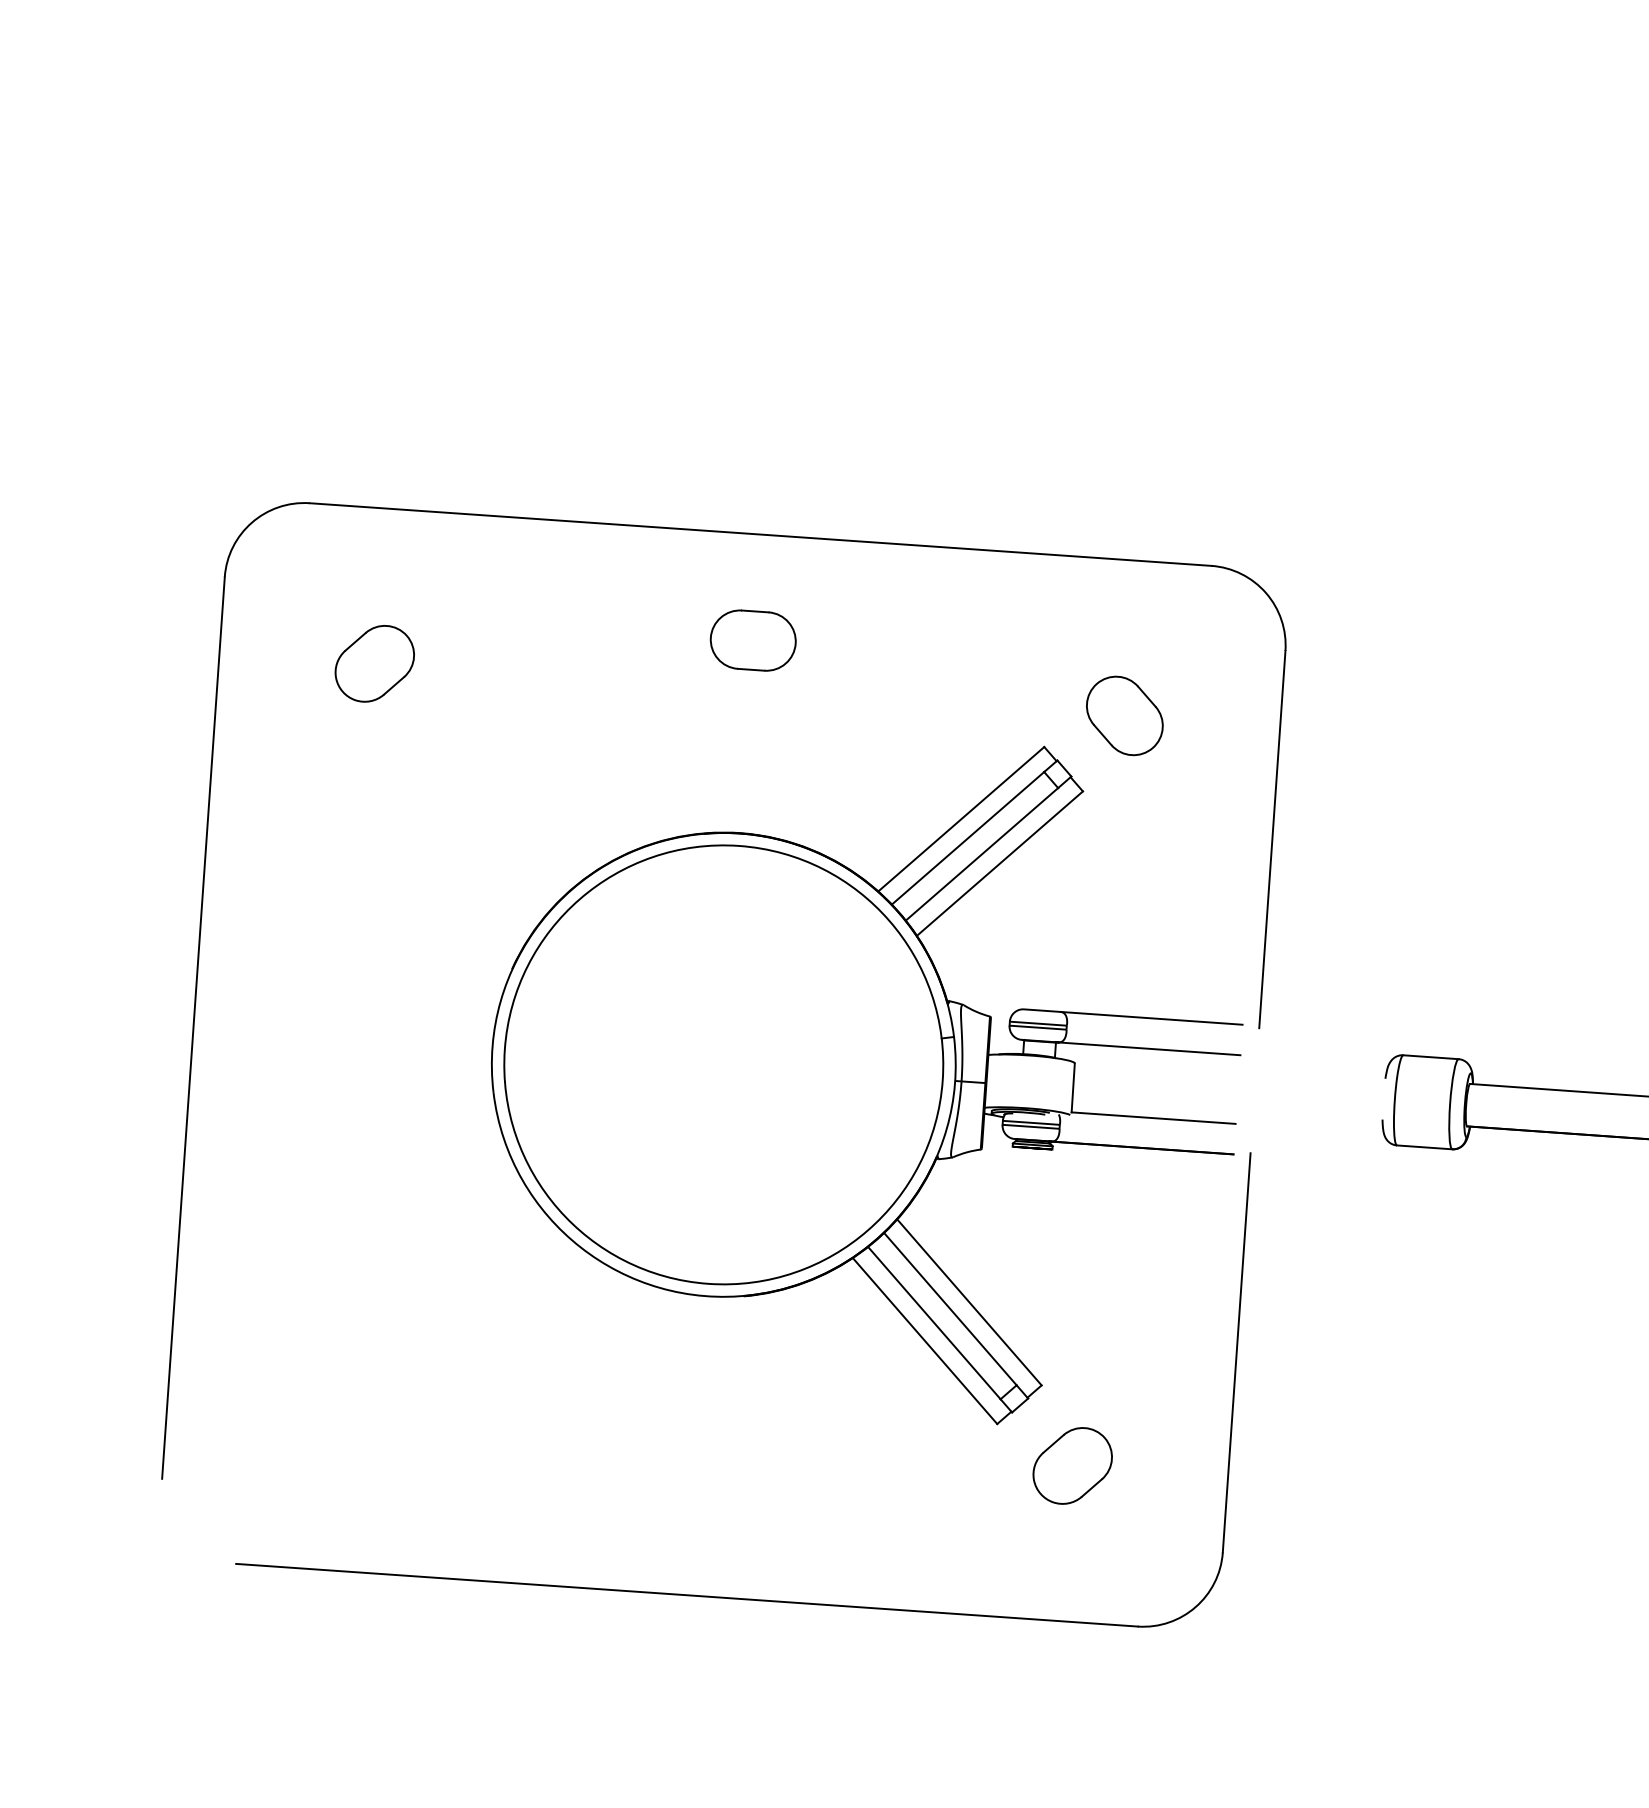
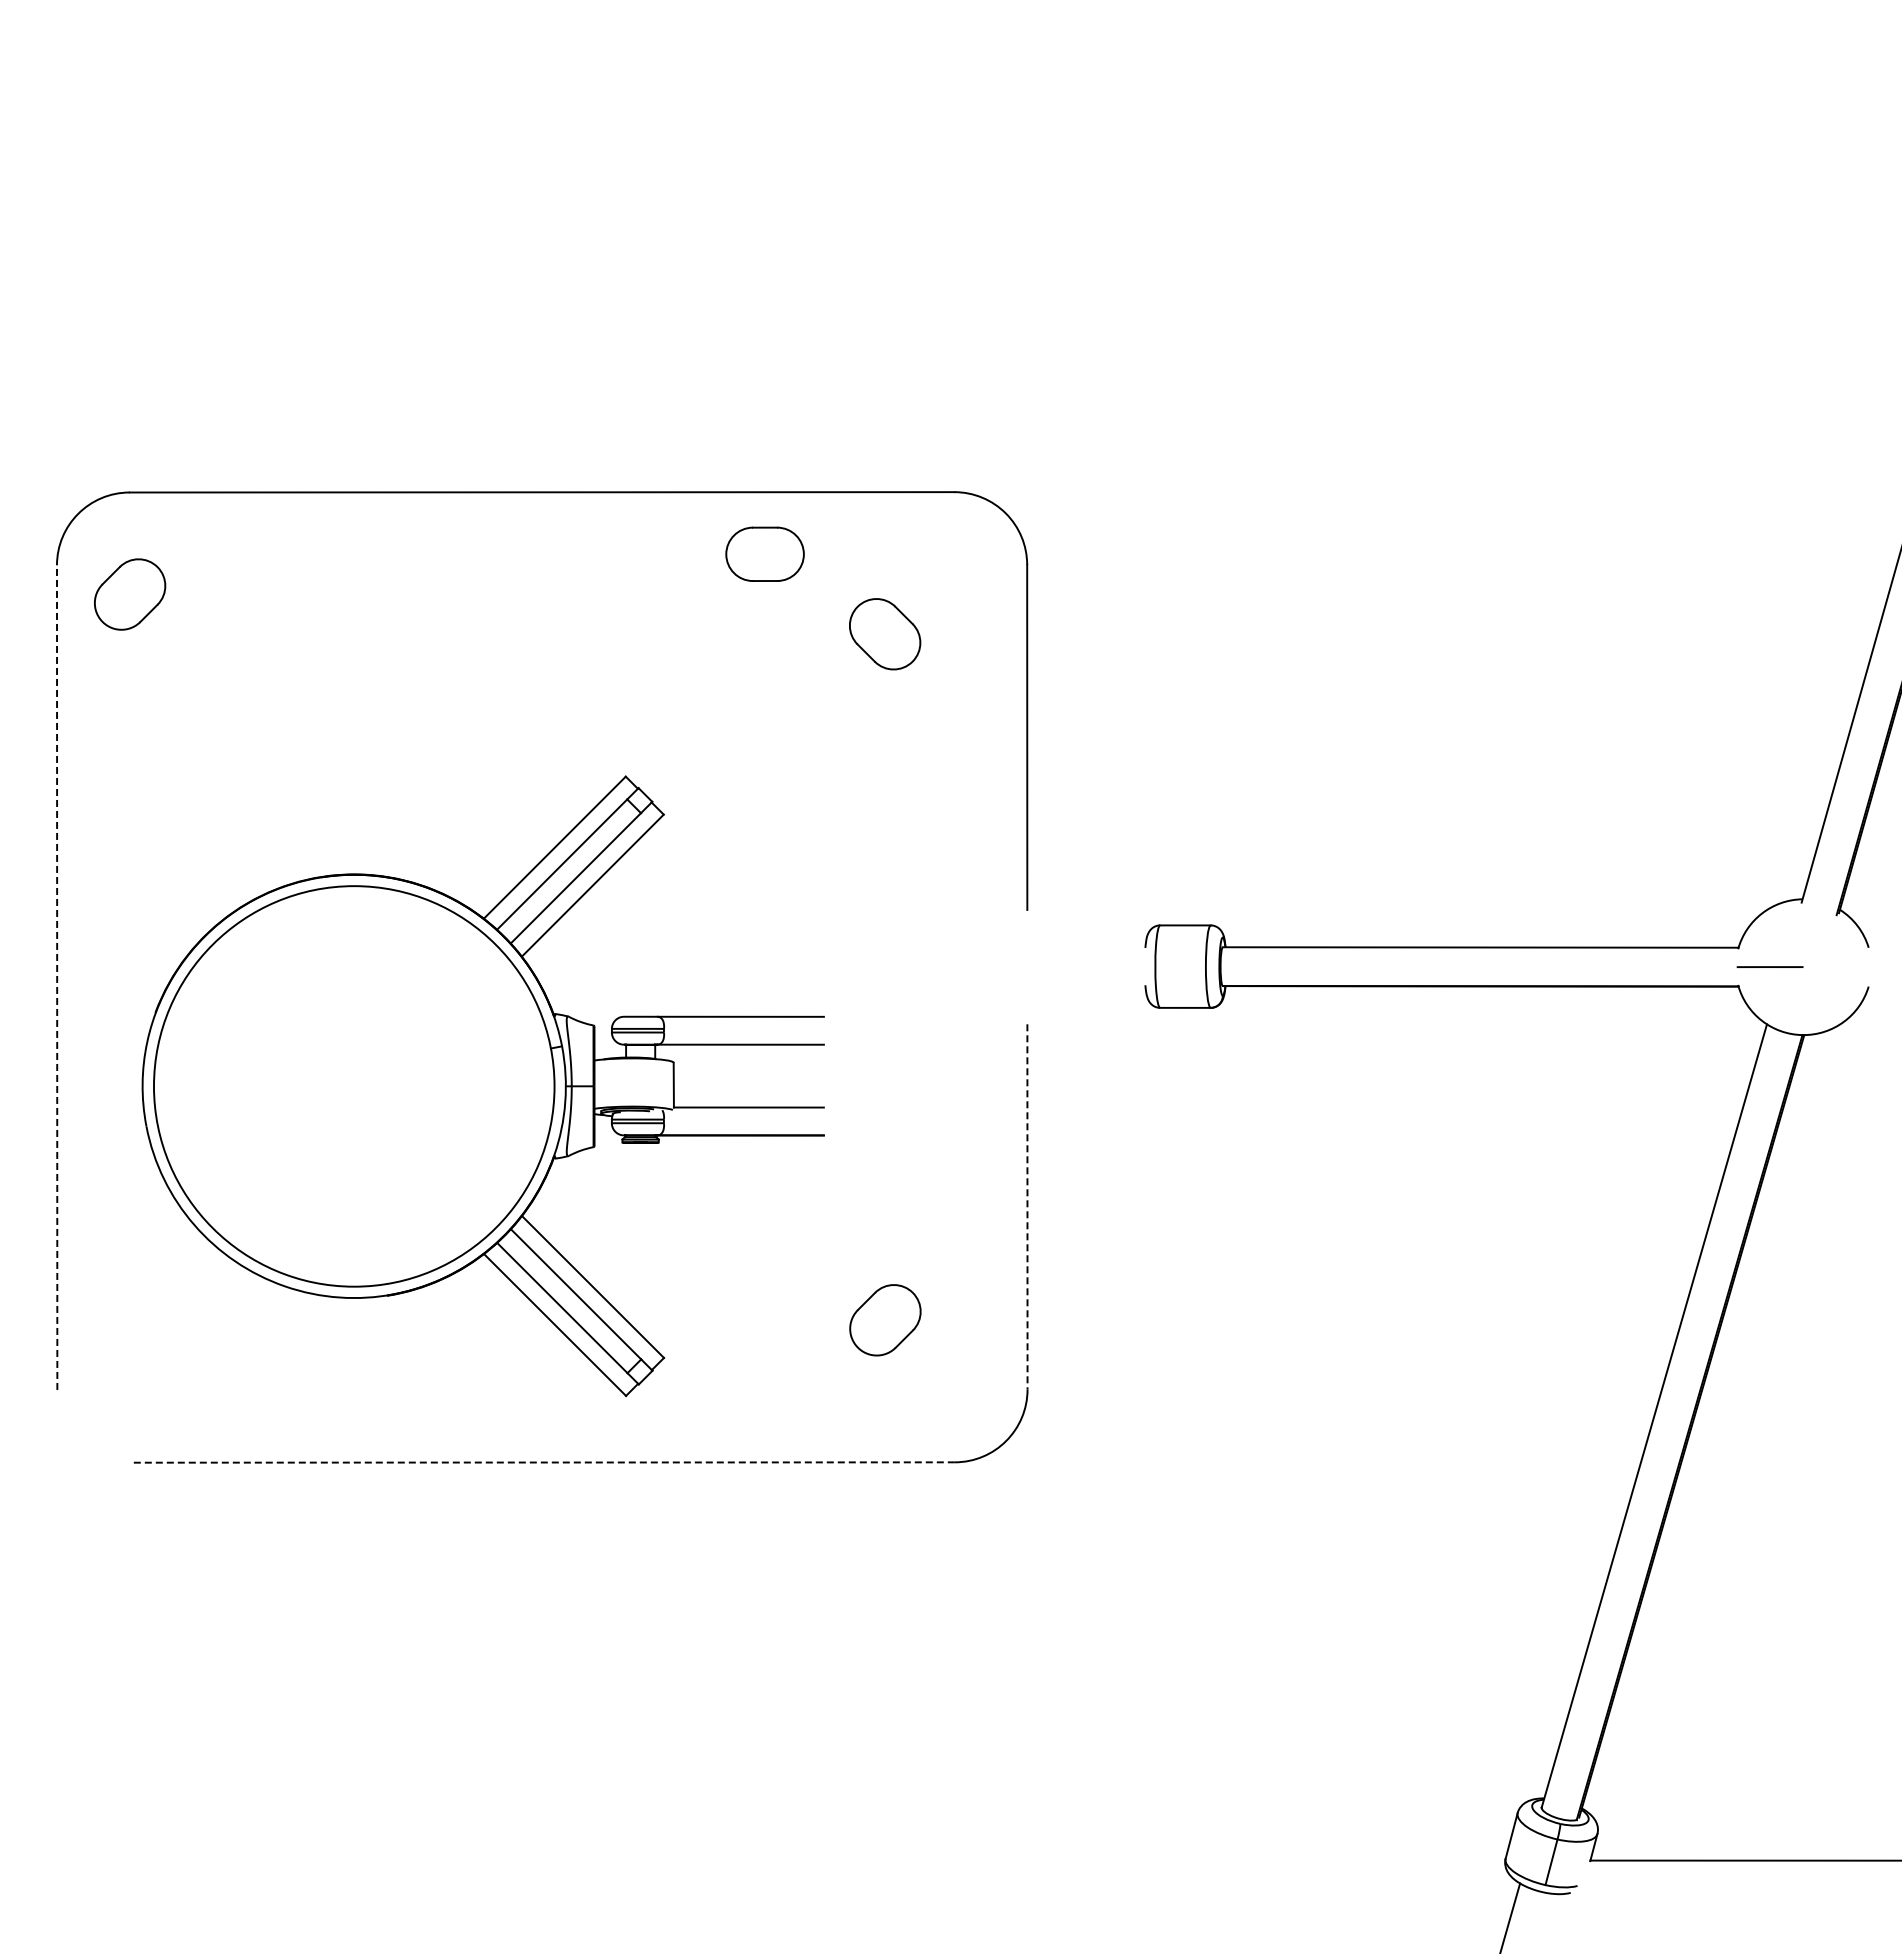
part: (752, 639) -> (764, 553), moved
part: (375, 663) -> (130, 594), moved
line: (193, 1027) -> (57, 977), solid -> dashed
part: (864, 1073) -> (482, 1085), moved
line: (1236, 1352) -> (1027, 1206), solid -> dashed
line: (685, 1595) -> (541, 1462), solid -> dashed

